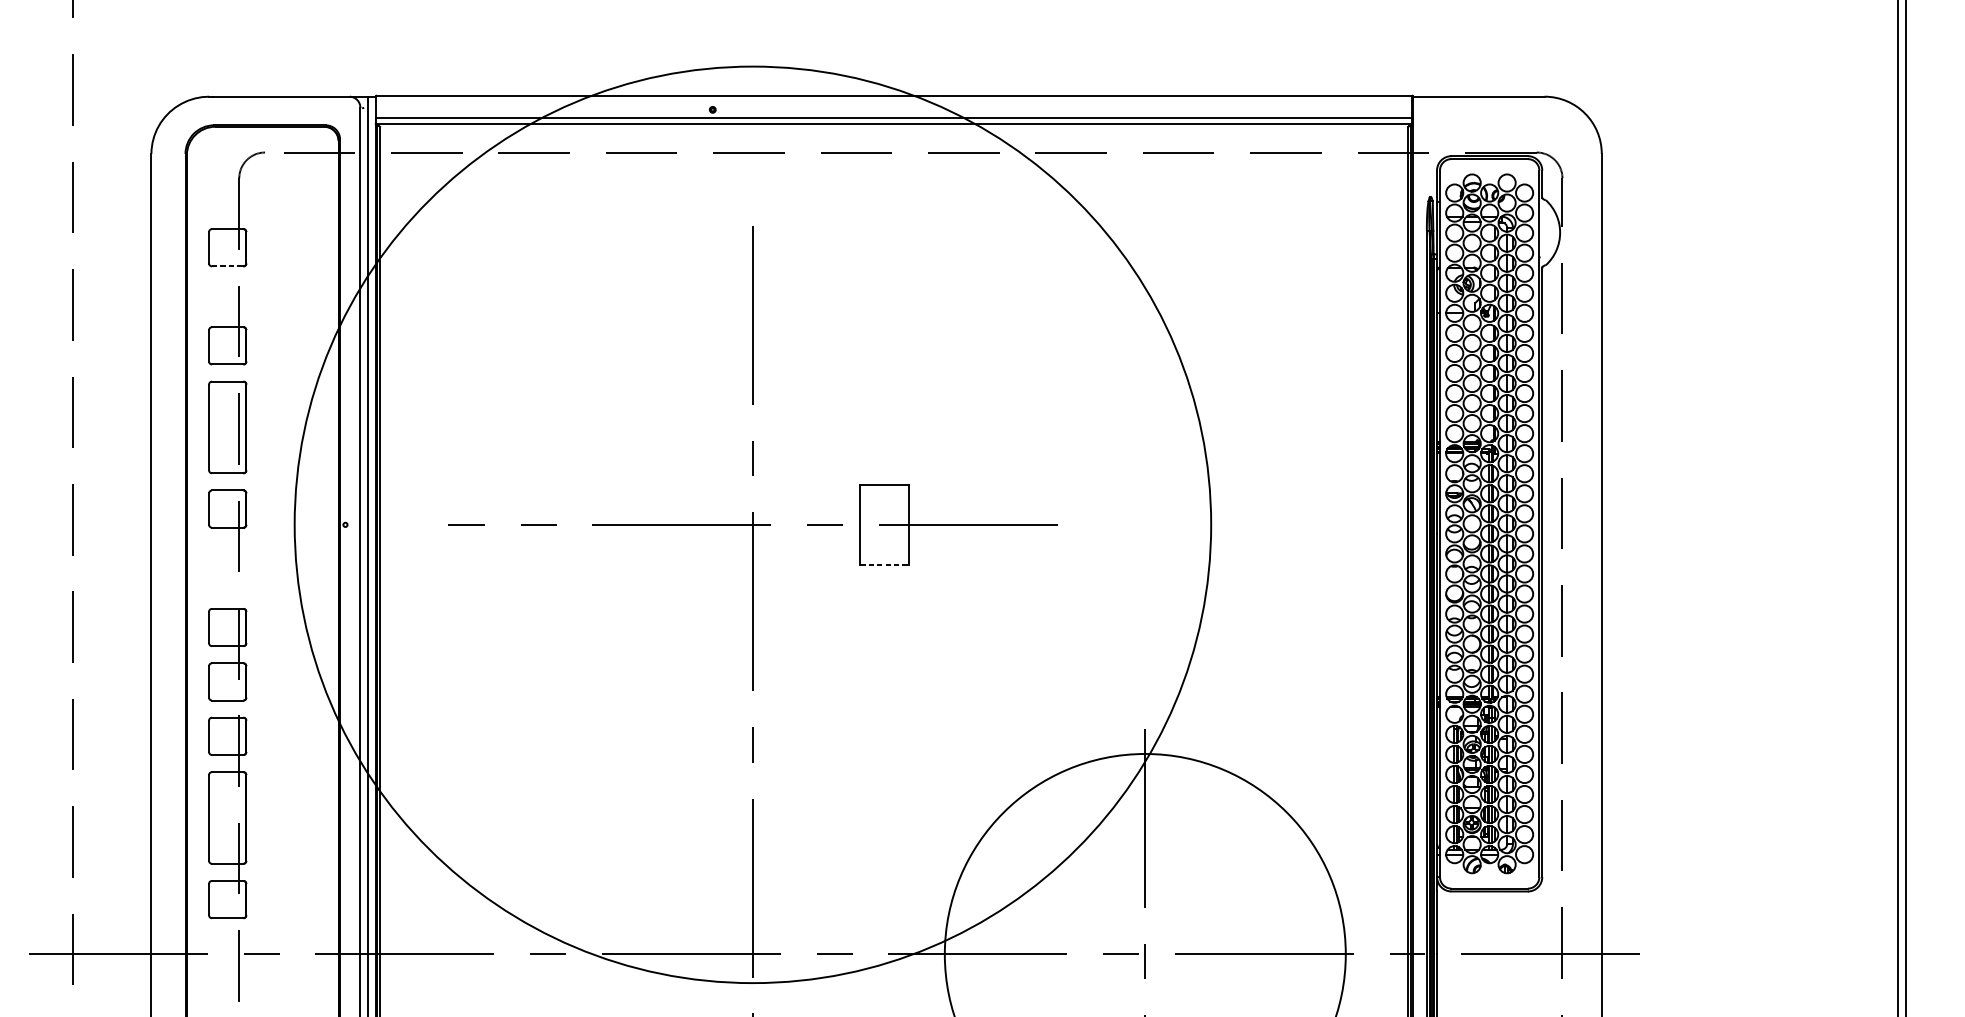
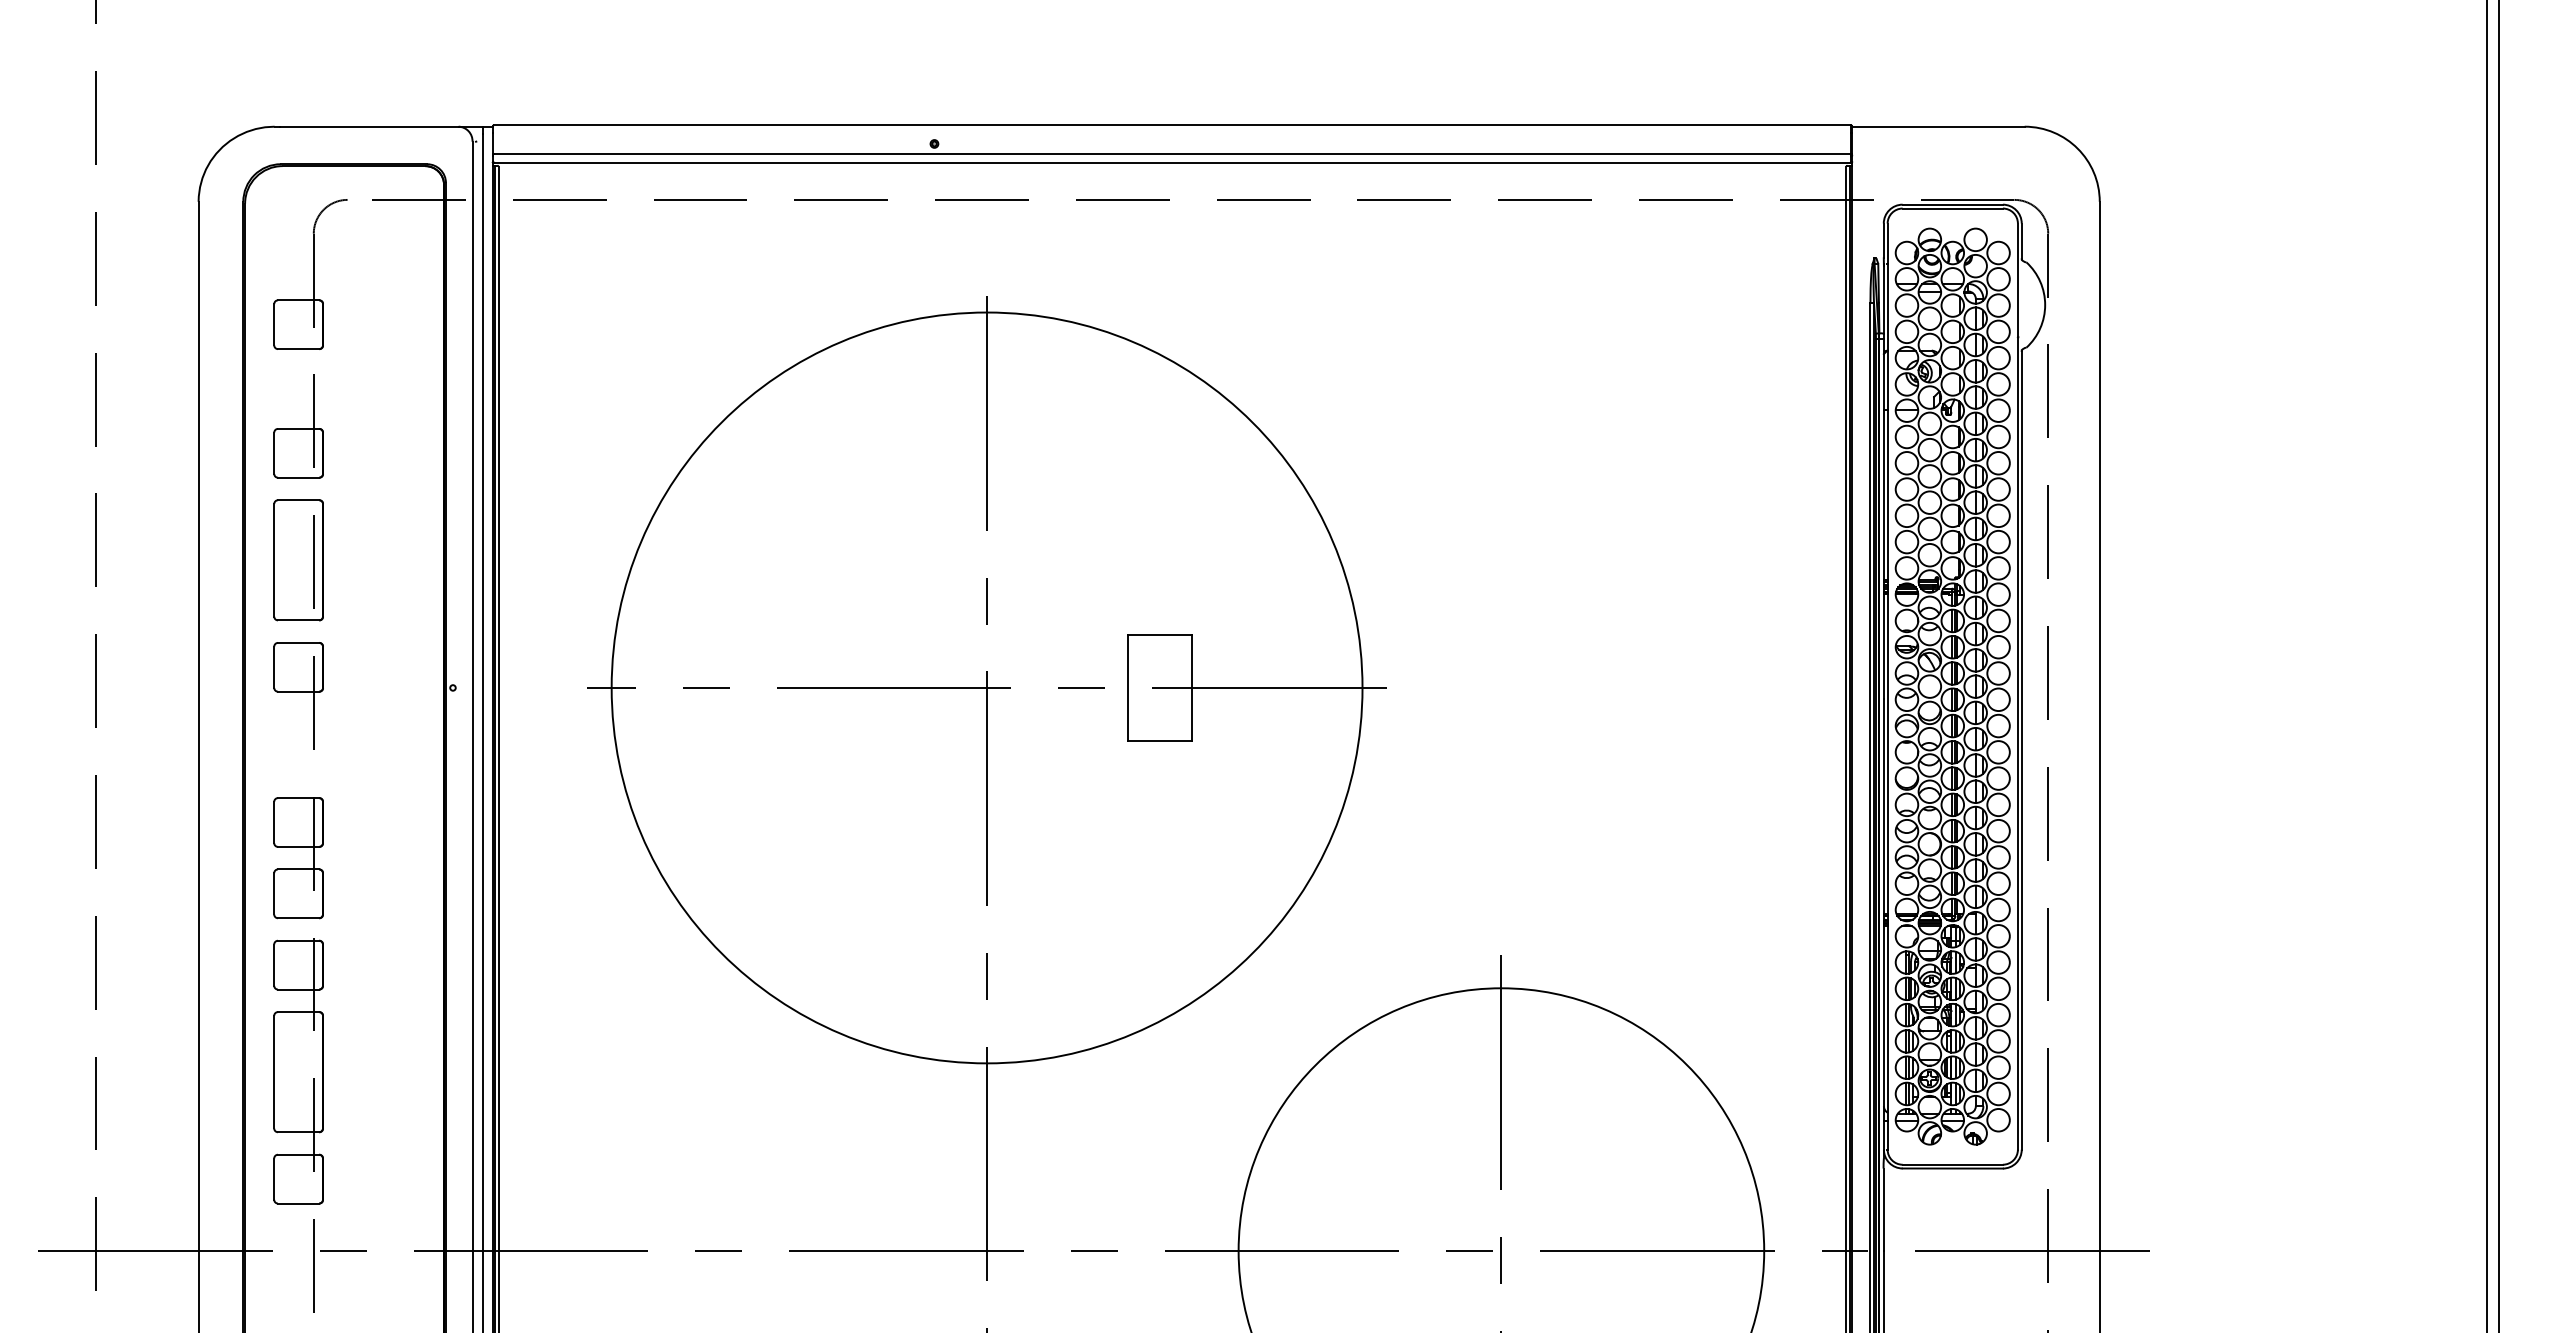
line: (227, 266) -> (298, 349), dashed -> solid
circle: (752, 524) -> (986, 687), size x0.62
line: (884, 564) -> (1159, 740), dashed -> solid

